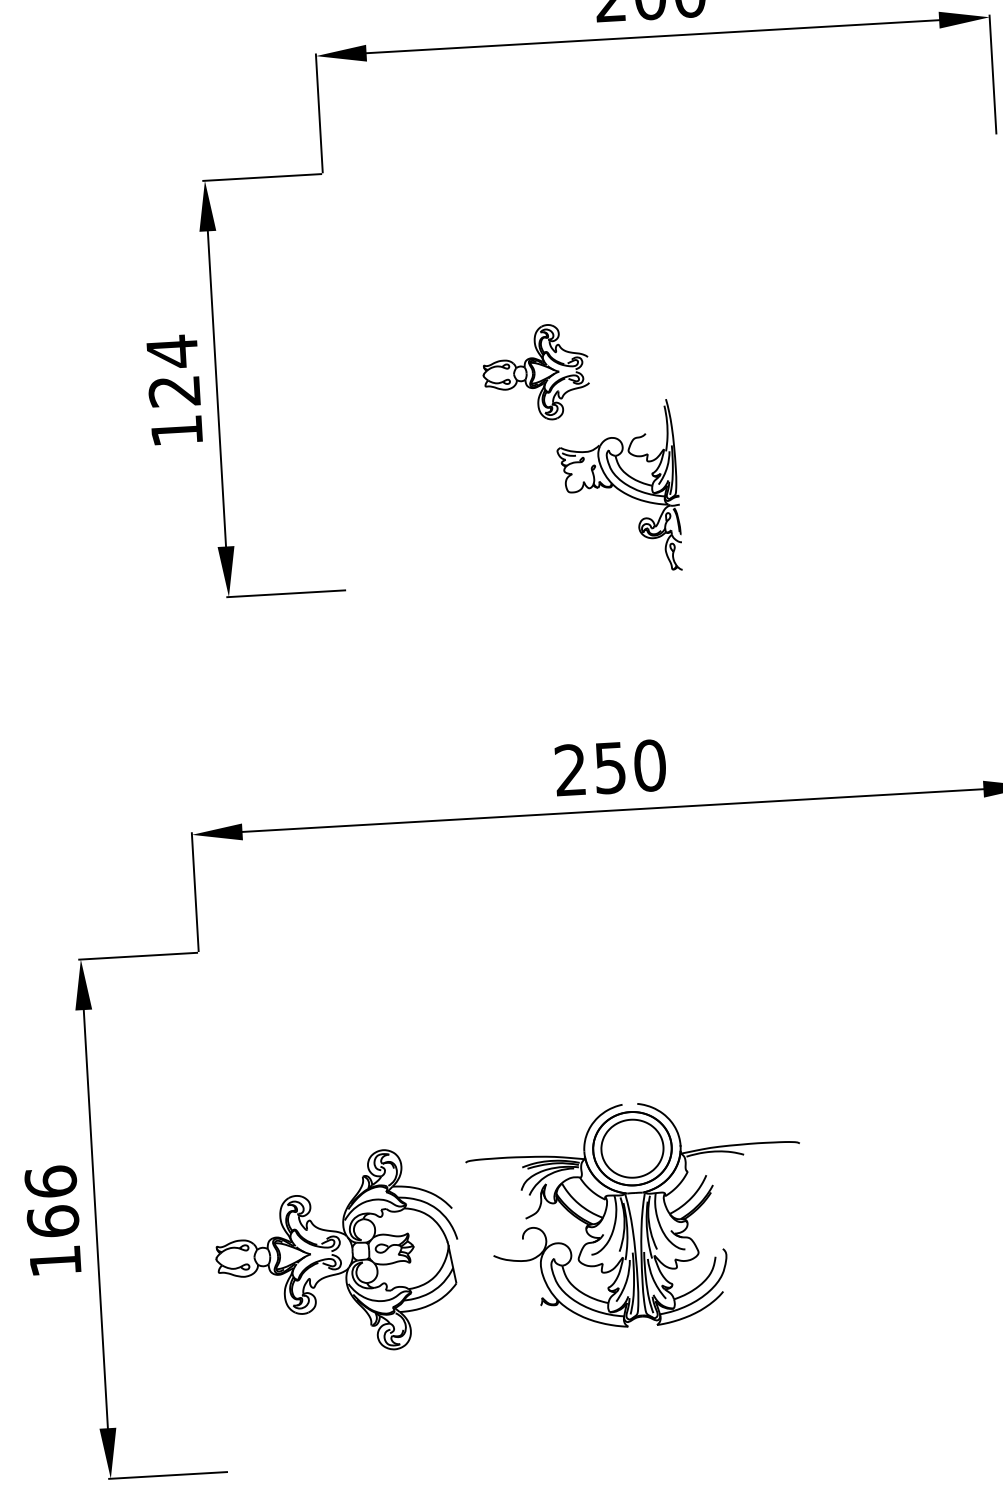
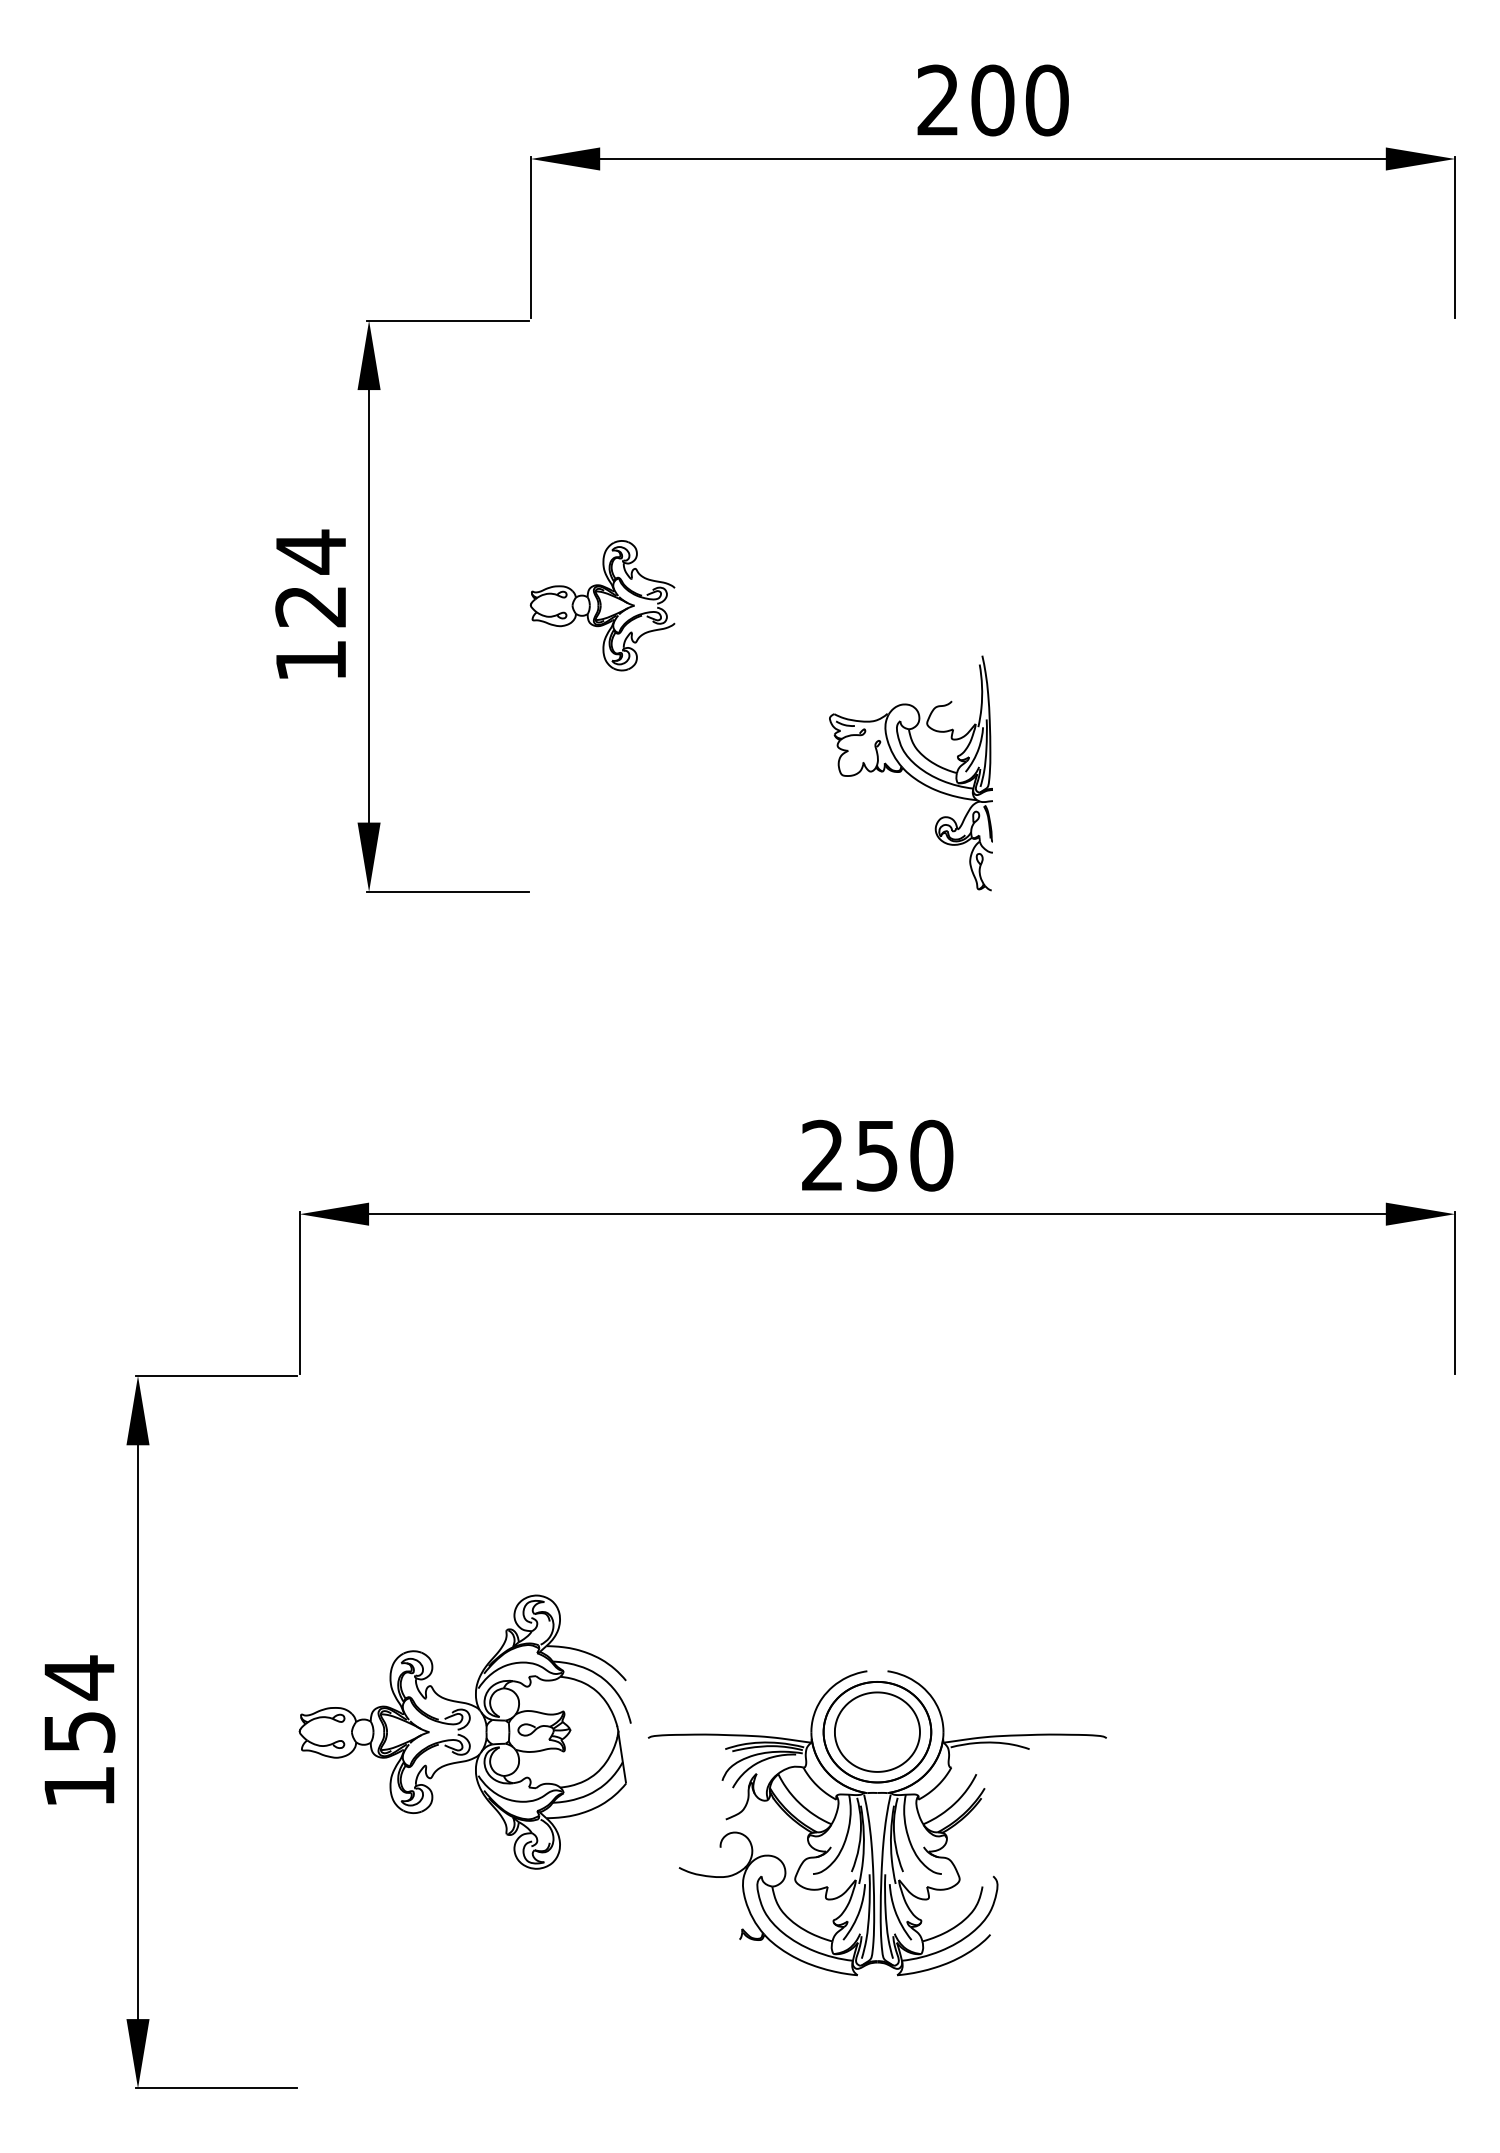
part: (535, 372) -> (602, 605), moved
text: (52, 1201) -> (79, 1704), 166 -> 154
part: (635, 1215) -> (876, 1823), moved
part: (336, 1252) -> (464, 1731), moved

